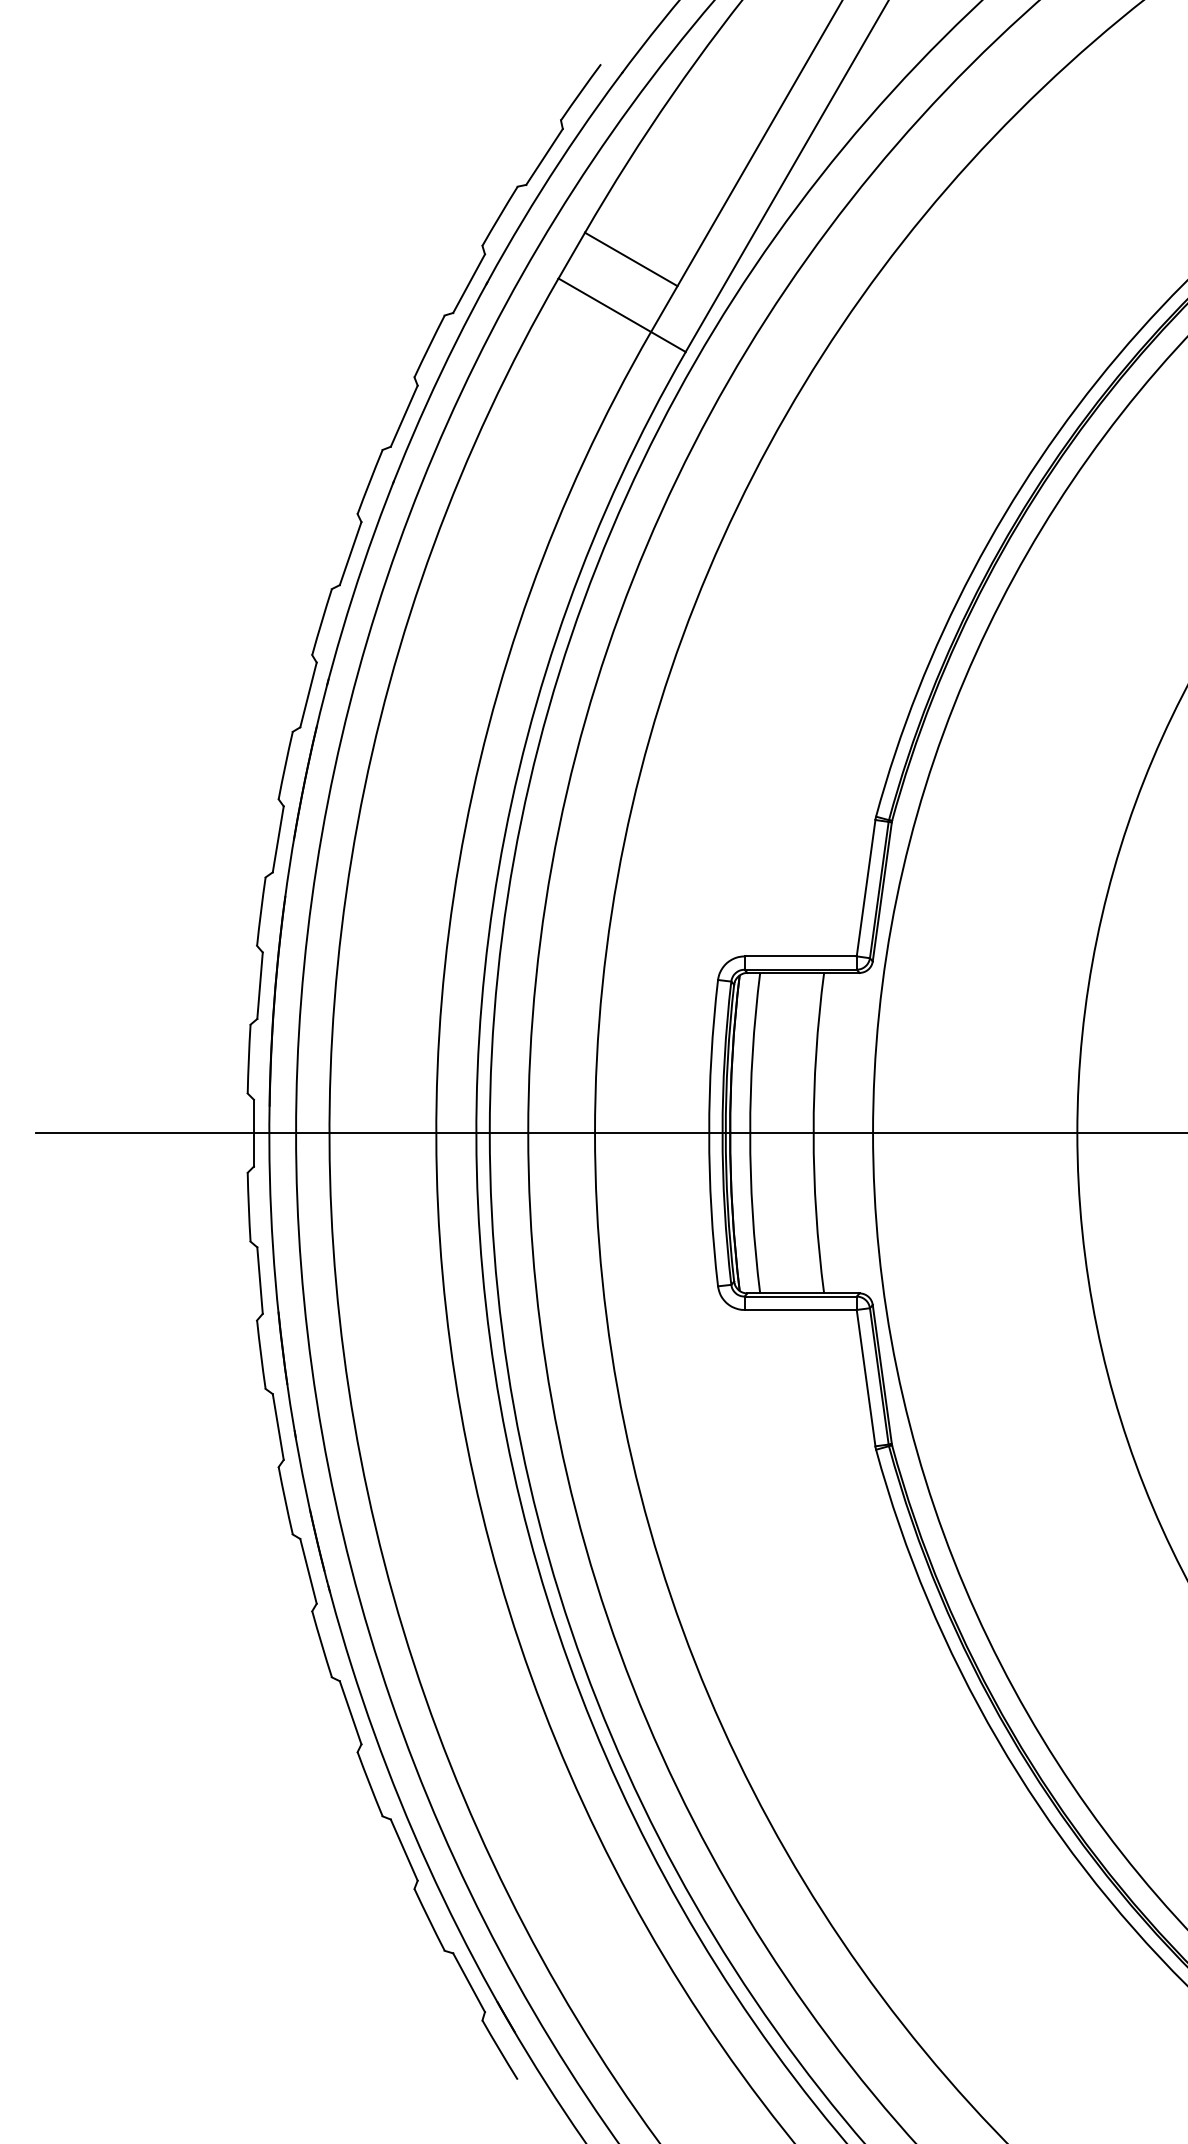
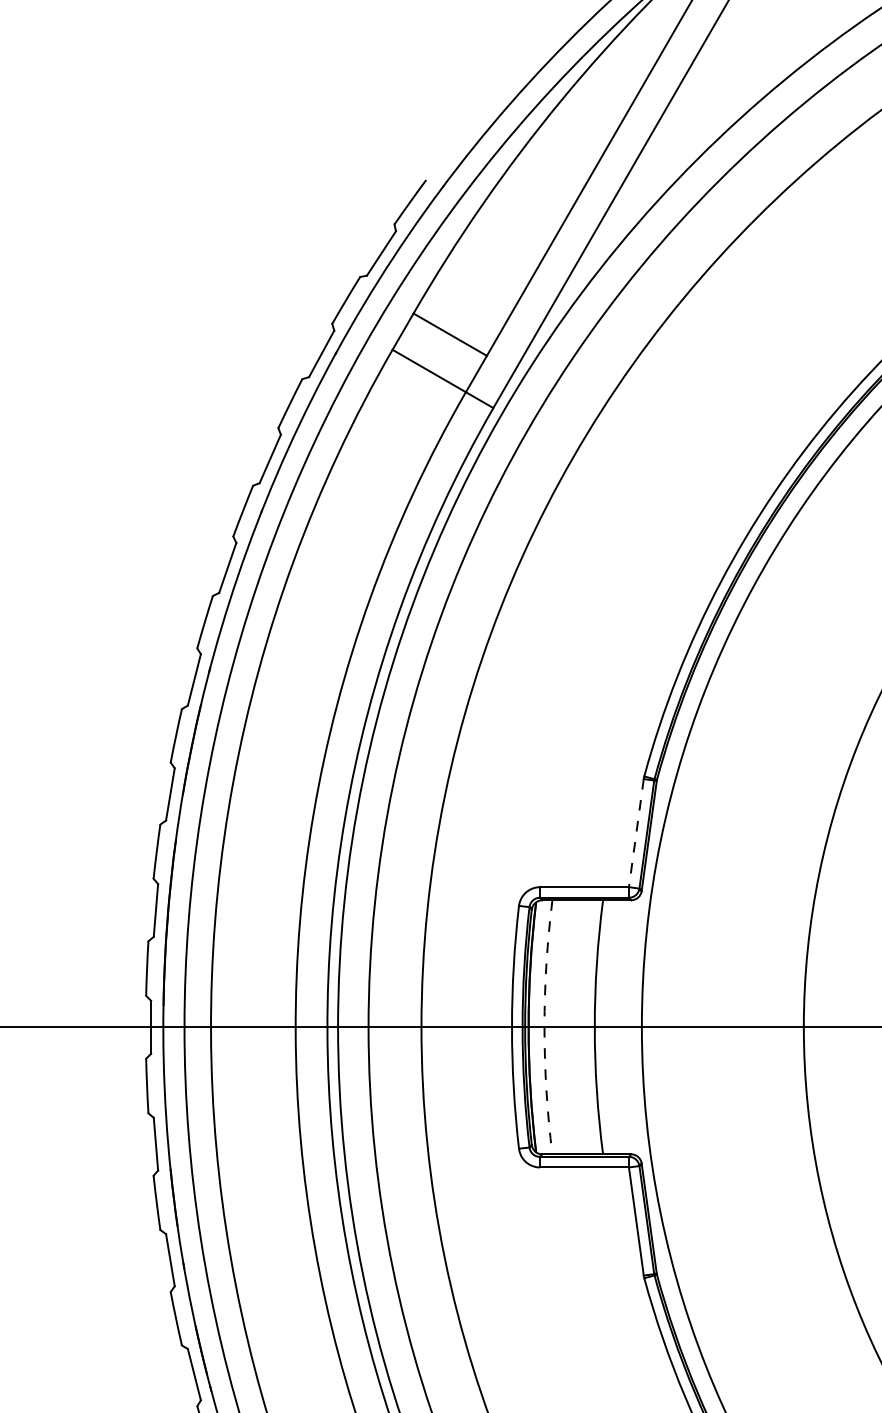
line: (866, 888) -> (636, 833), solid -> dashed
arc: (750, 1133) -> (544, 1027), solid -> dashed

